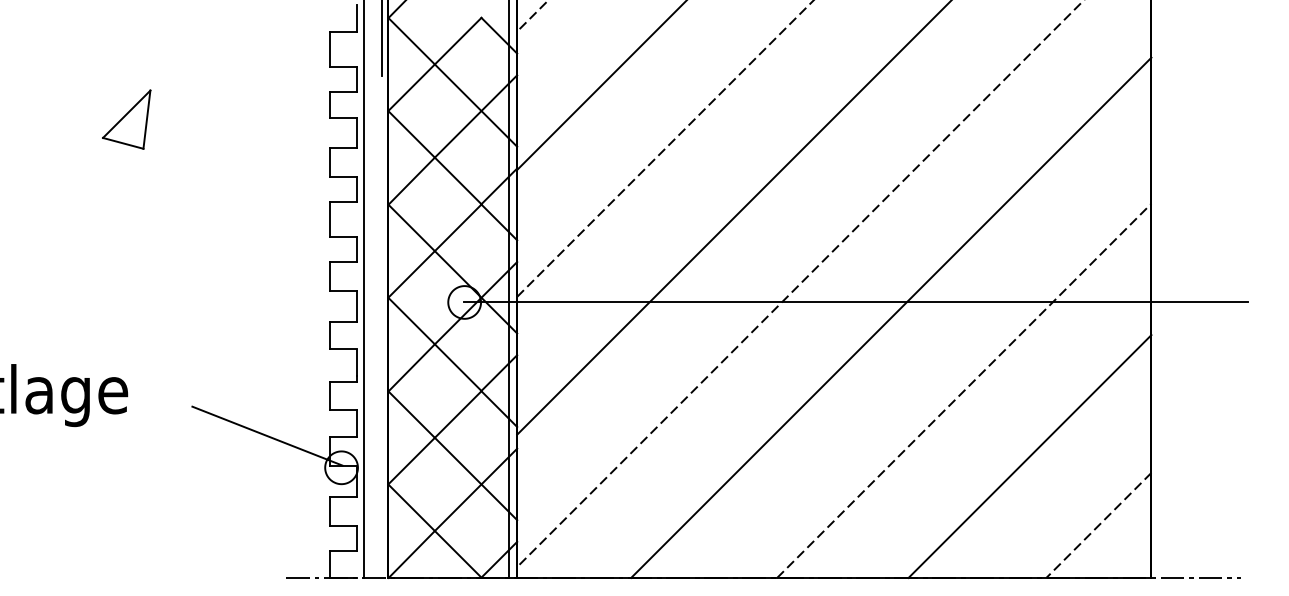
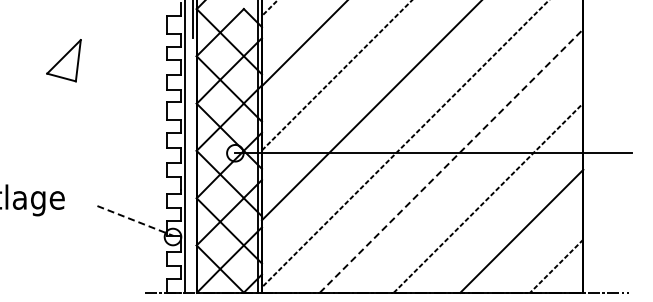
part: (127, 119) -> (64, 60), size x1.4
line: (891, 316) -> (451, 160), solid -> dashed
line: (267, 437) -> (135, 221), solid -> dashed

